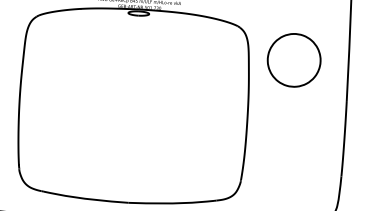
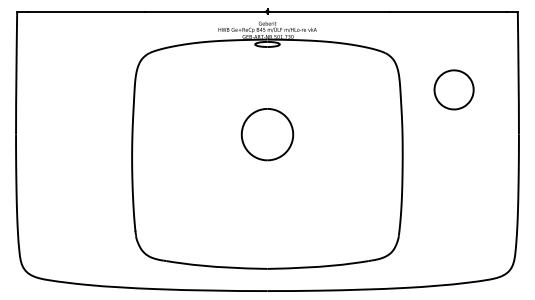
part: (293, 60) -> (453, 89), size x0.62
part: (134, 89) -> (267, 134), added

